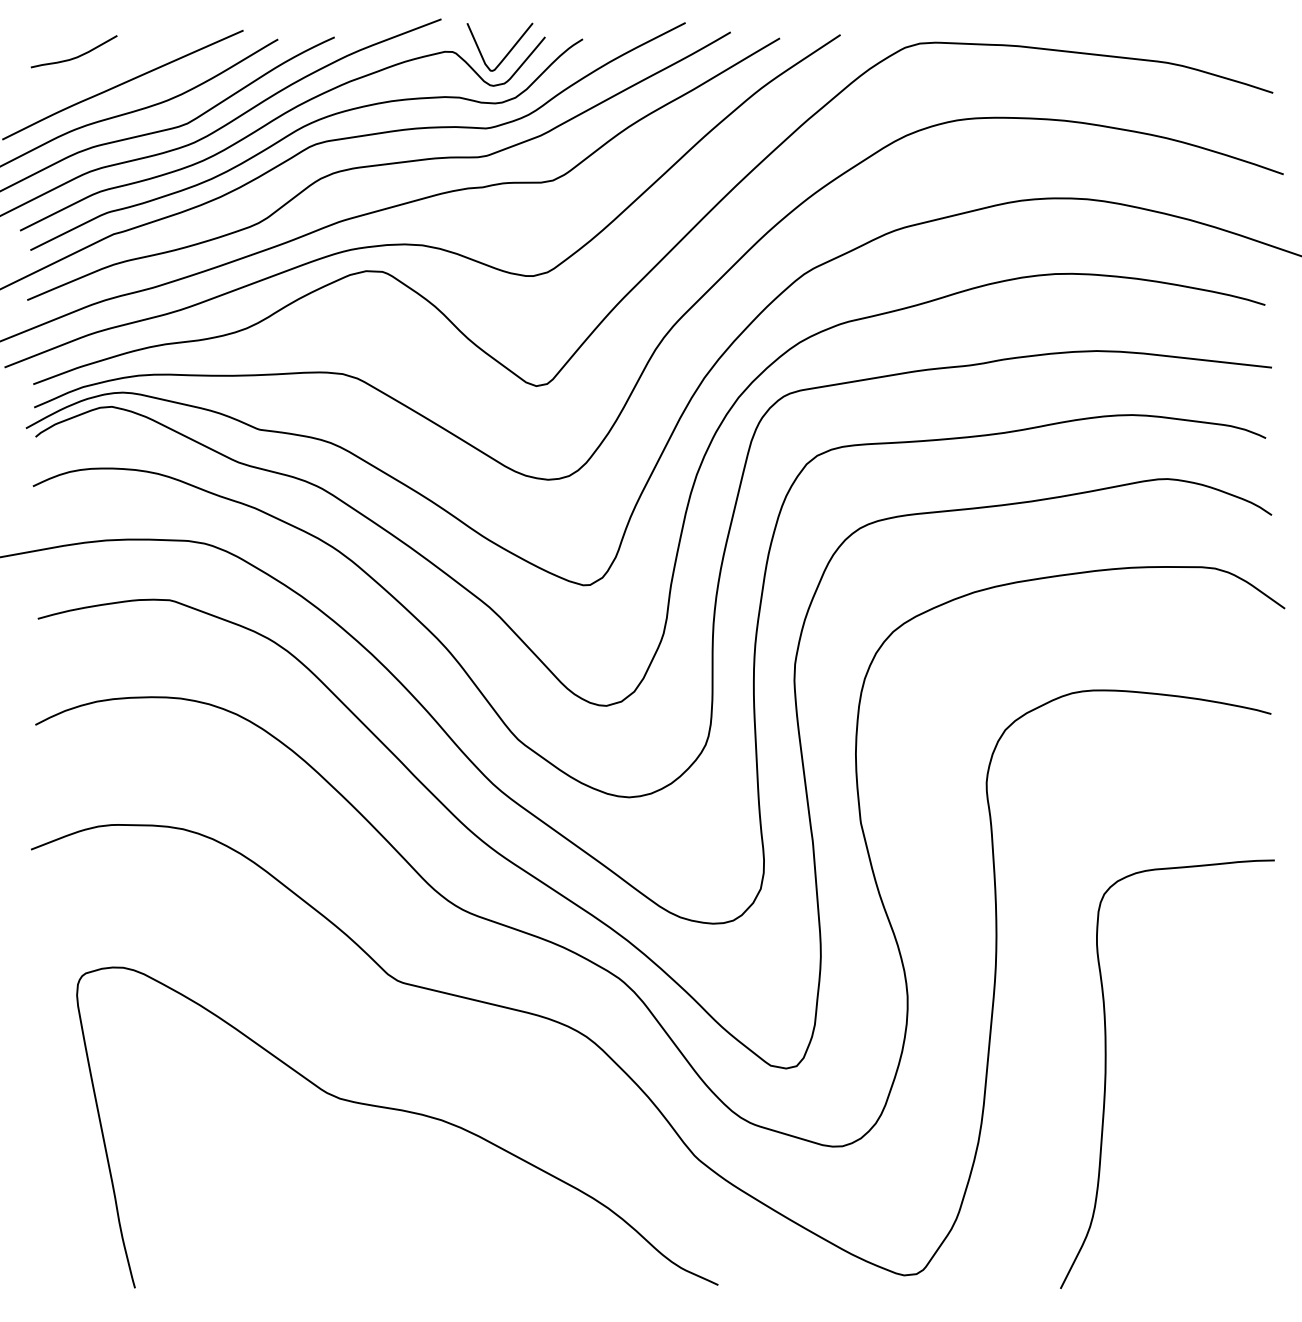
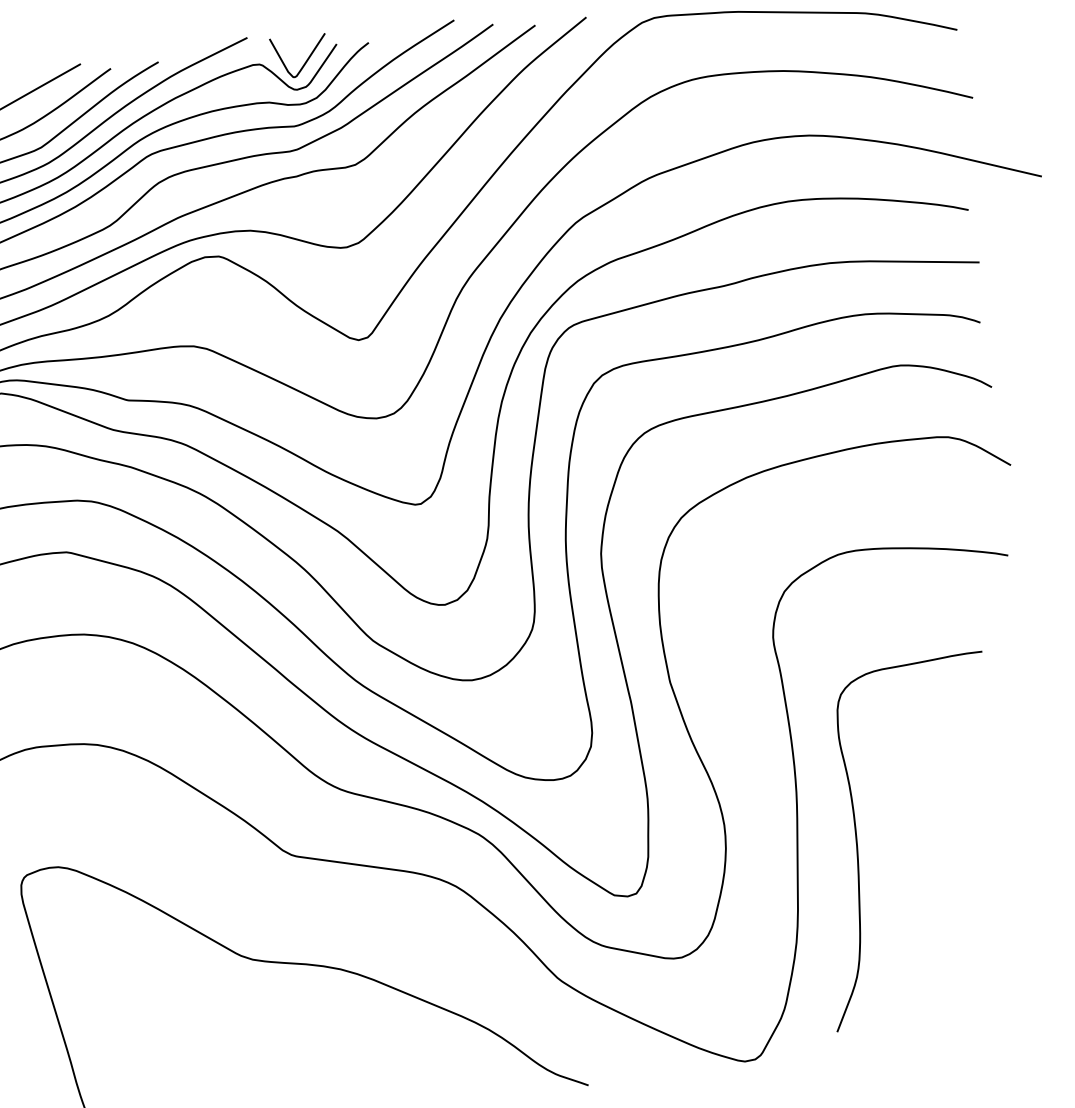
curve: (1106, 1074) -> (858, 846), moved

